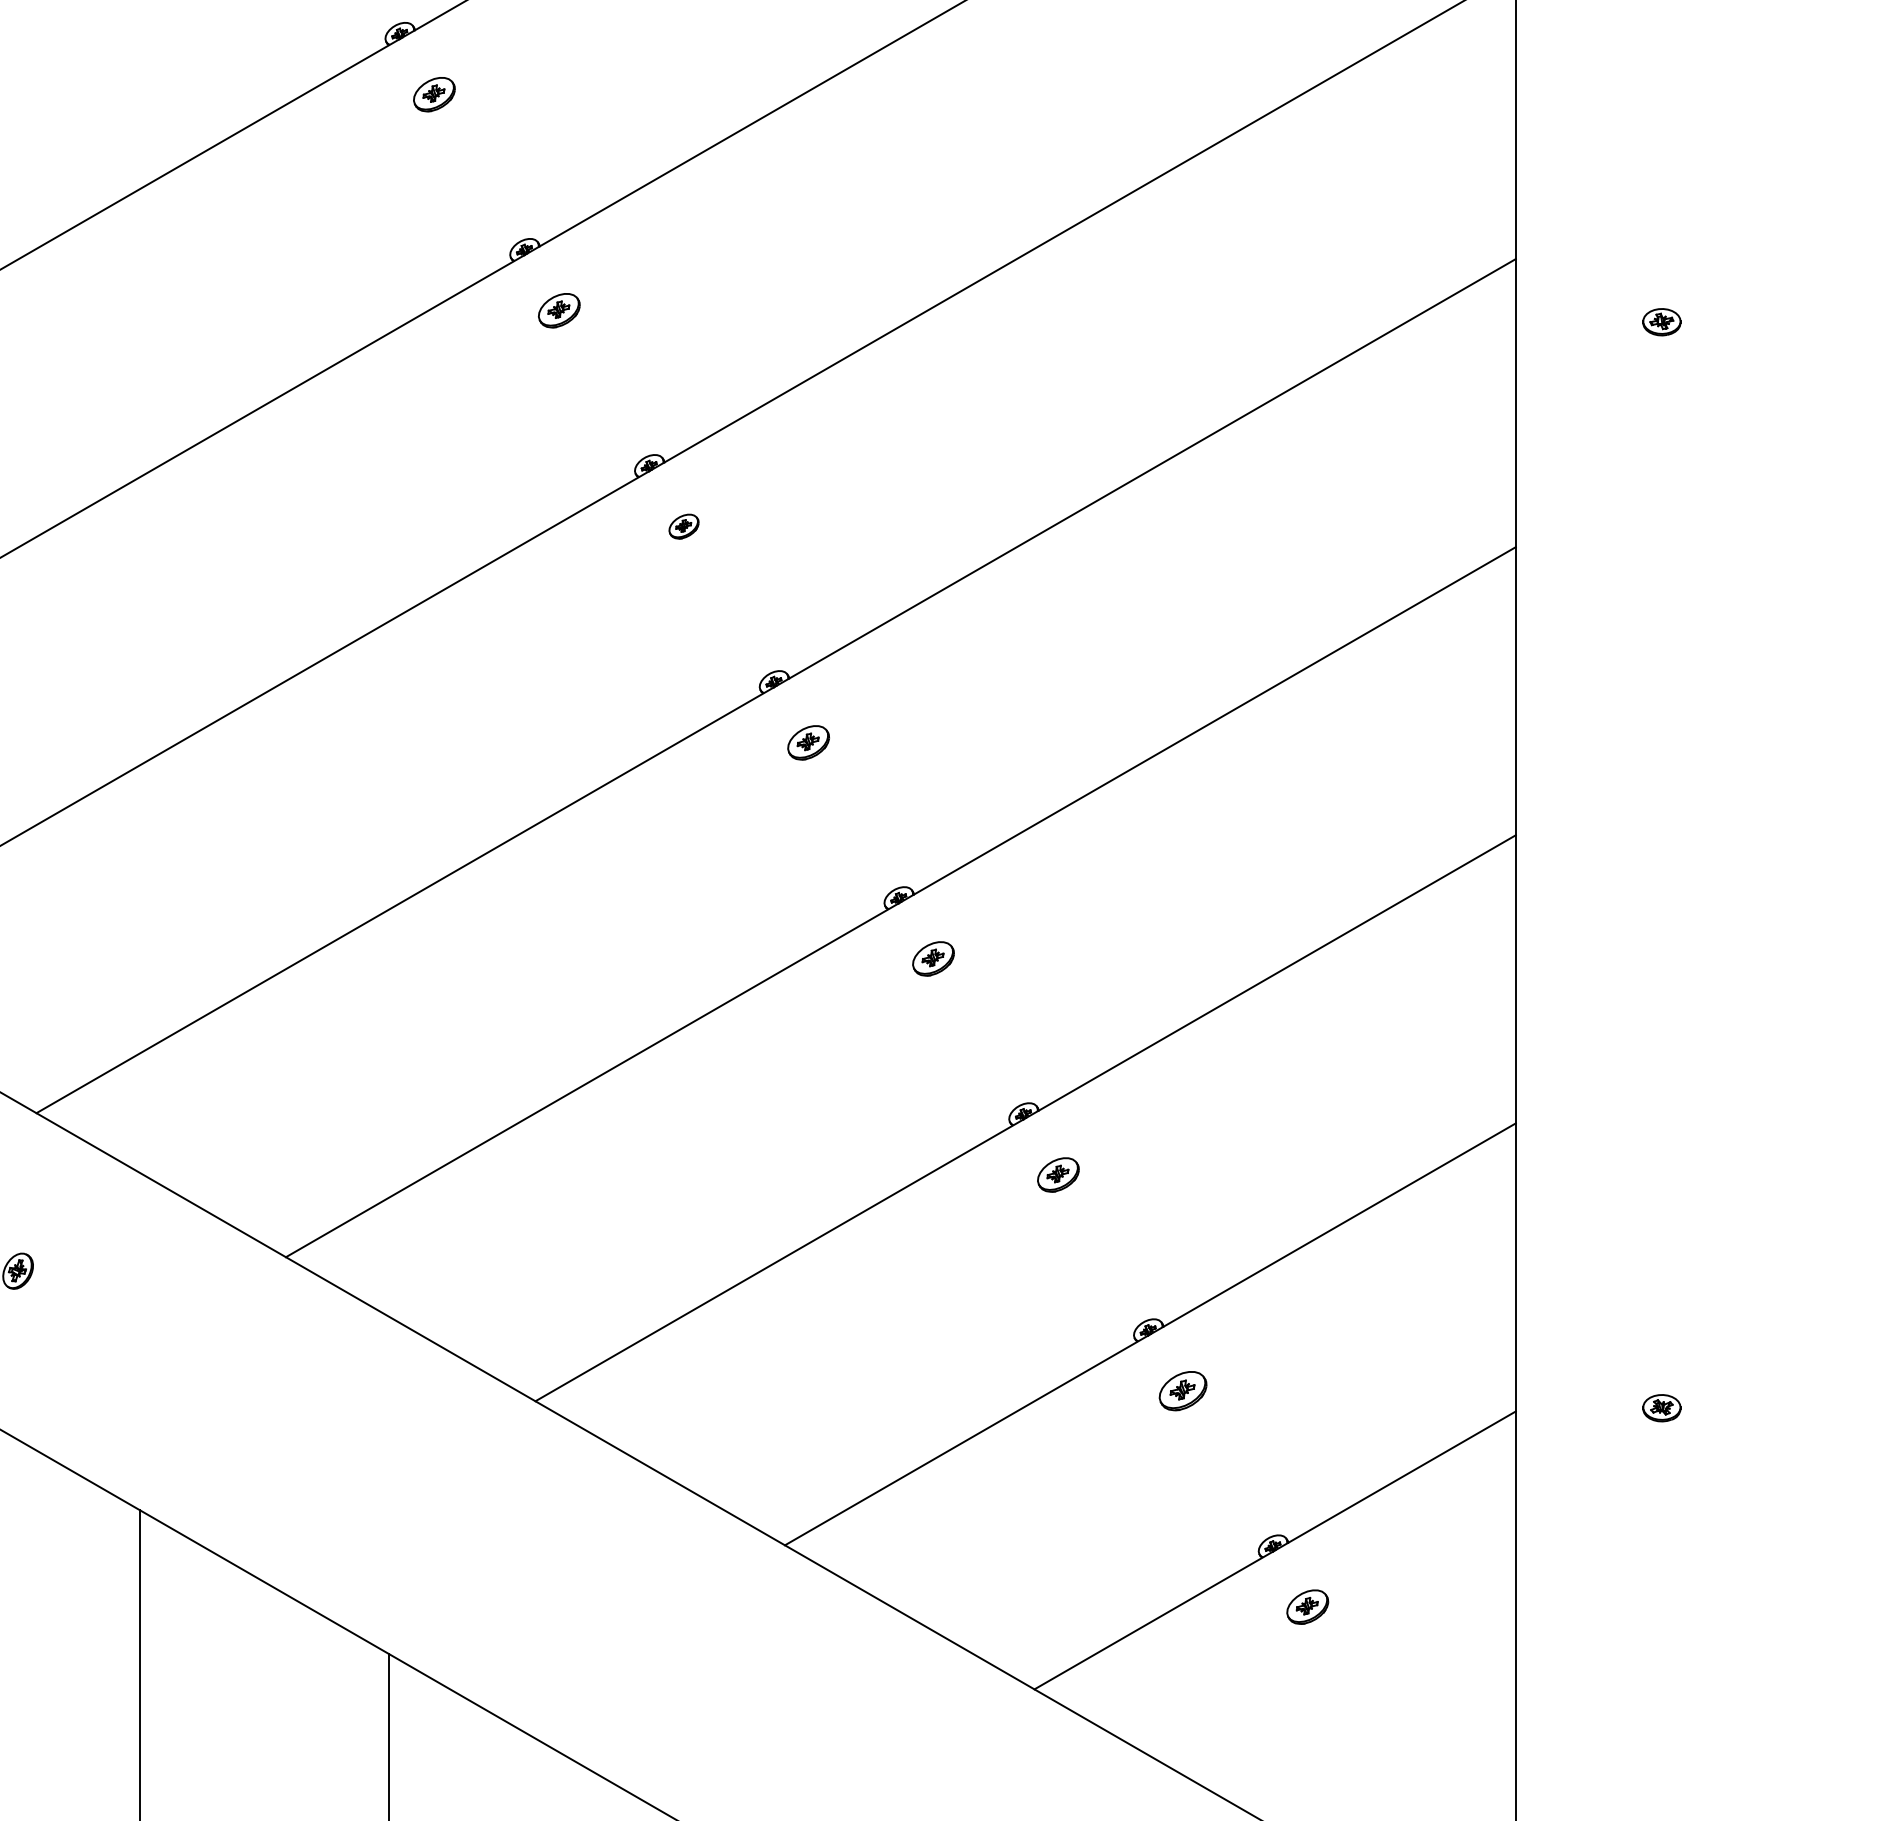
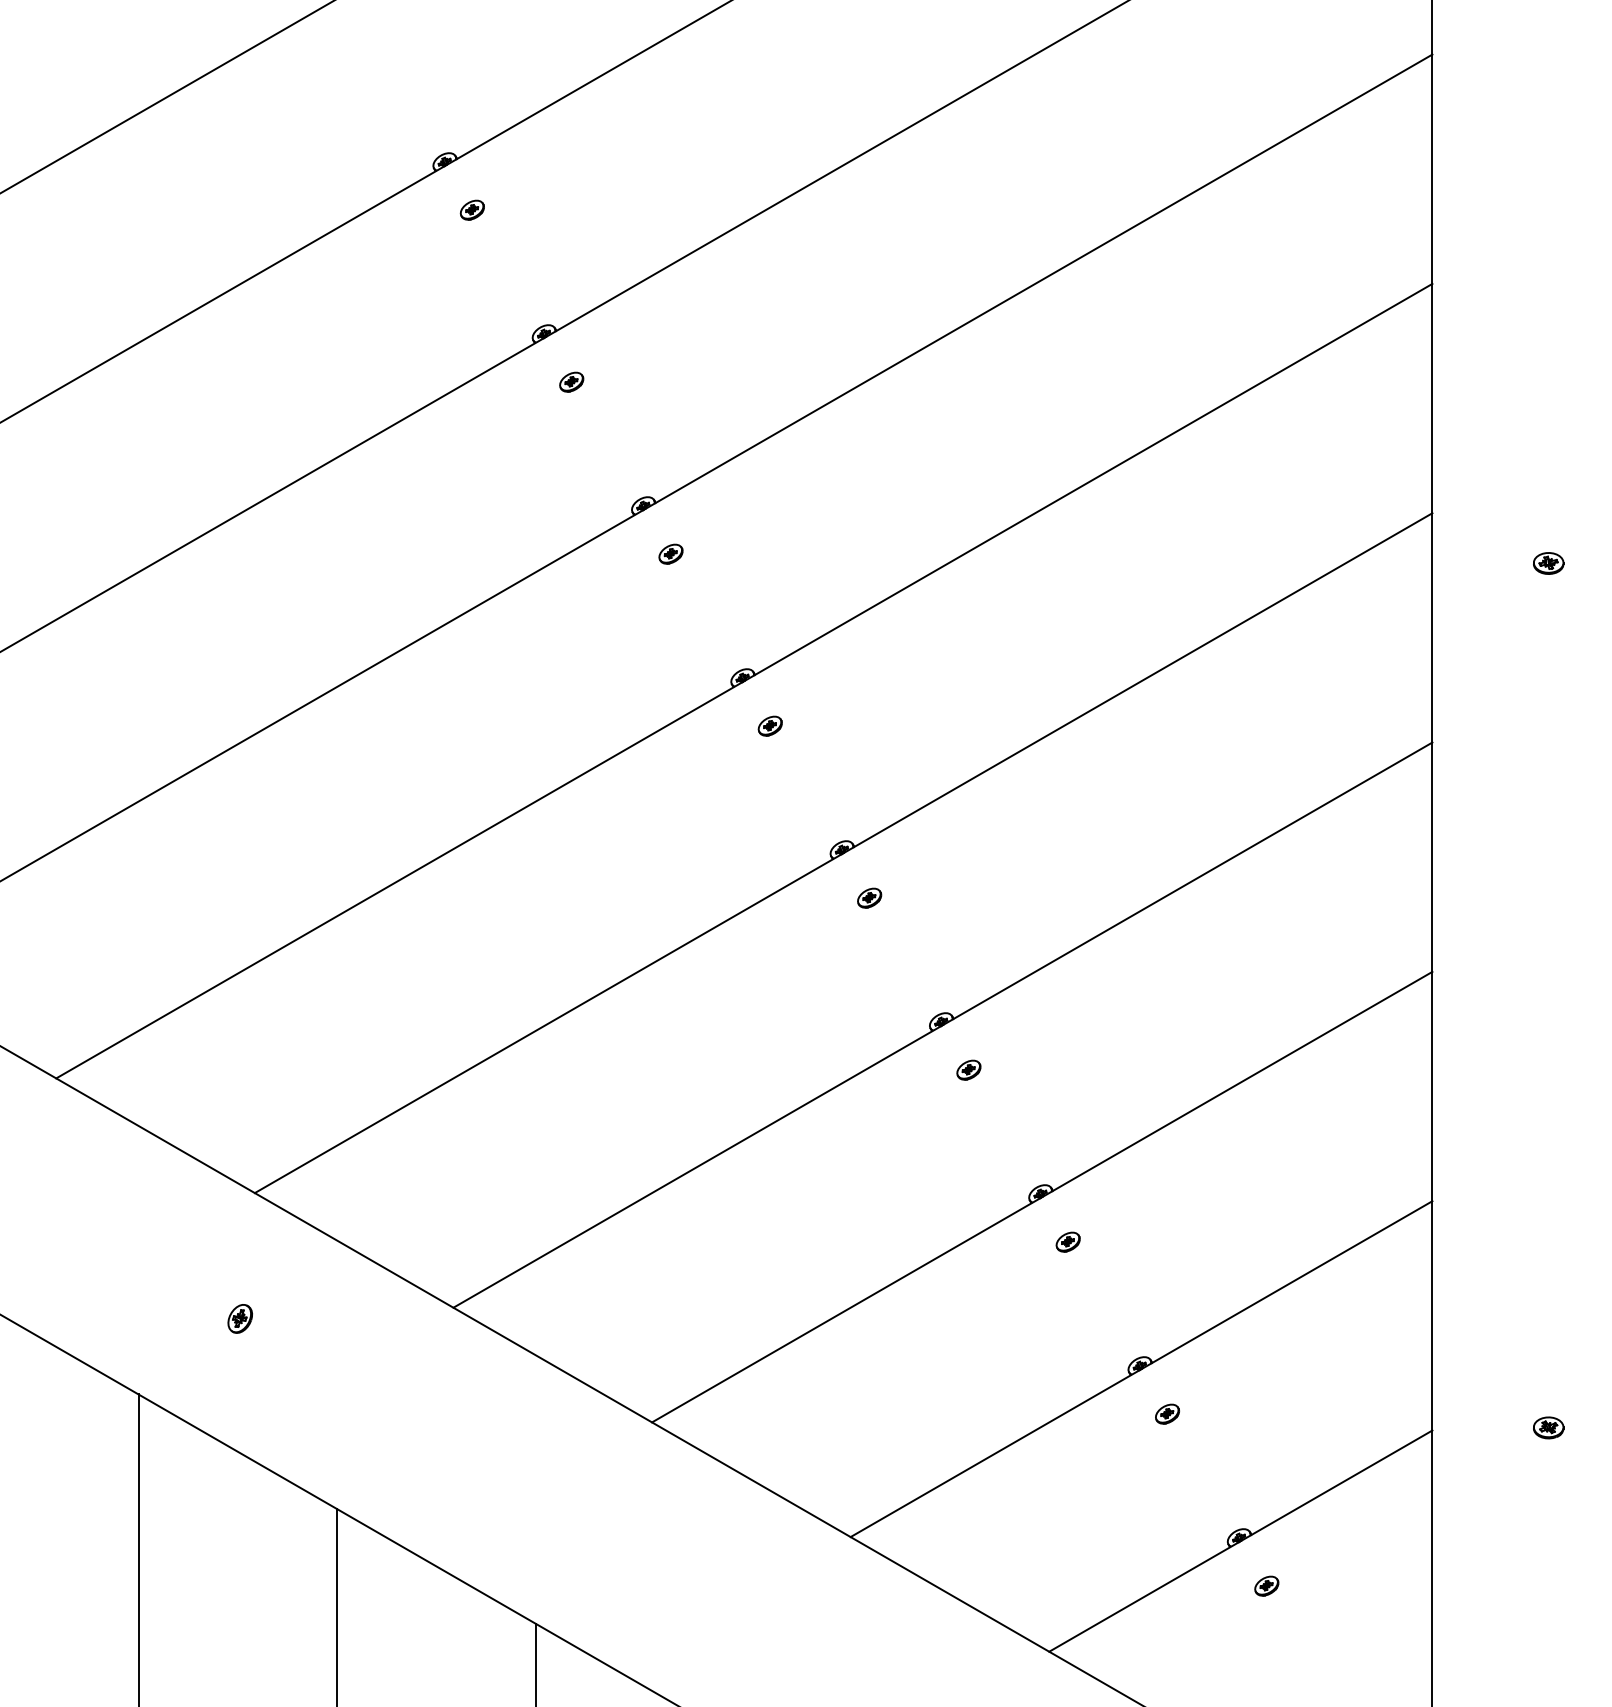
part: (434, 93) -> (571, 381), size x0.71
part: (558, 309) -> (670, 553), size x0.71
part: (808, 741) -> (869, 897), size x0.71
part: (933, 957) -> (968, 1069), size x0.71
part: (1057, 1173) -> (1067, 1241), size x0.71
part: (1183, 1390) -> (1167, 1413), size x0.62
part: (1307, 1606) -> (1266, 1585), size x0.71

